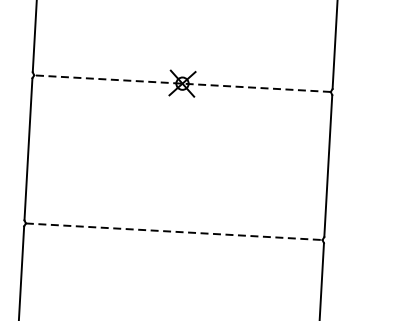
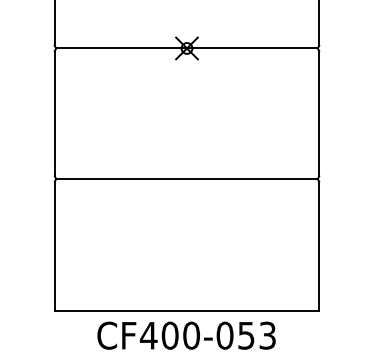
line: (181, 83) -> (186, 48), dashed -> solid
line: (174, 232) -> (187, 179), dashed -> solid

